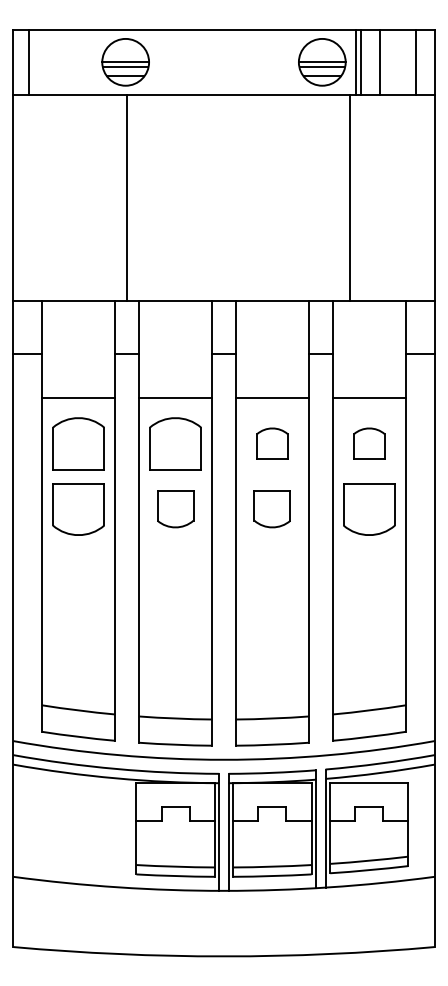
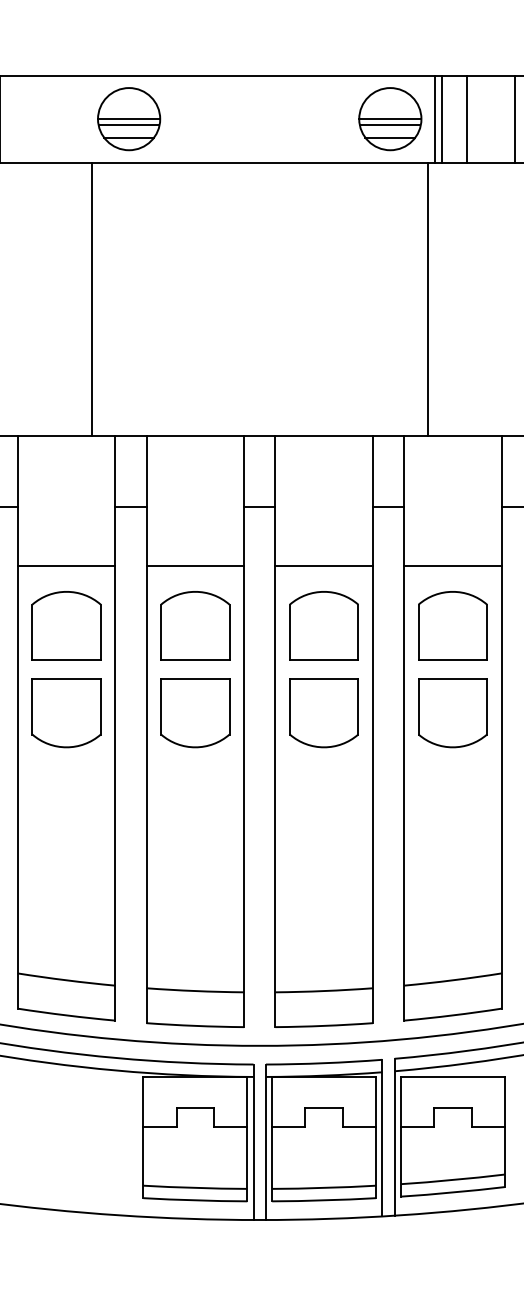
line: (126, 198) -> (91, 300), moved
part: (272, 443) -> (324, 625), size x1.67
part: (369, 443) -> (453, 625), size x1.67
part: (175, 509) -> (195, 713), size x1.43
part: (272, 509) -> (324, 713), size x1.43

